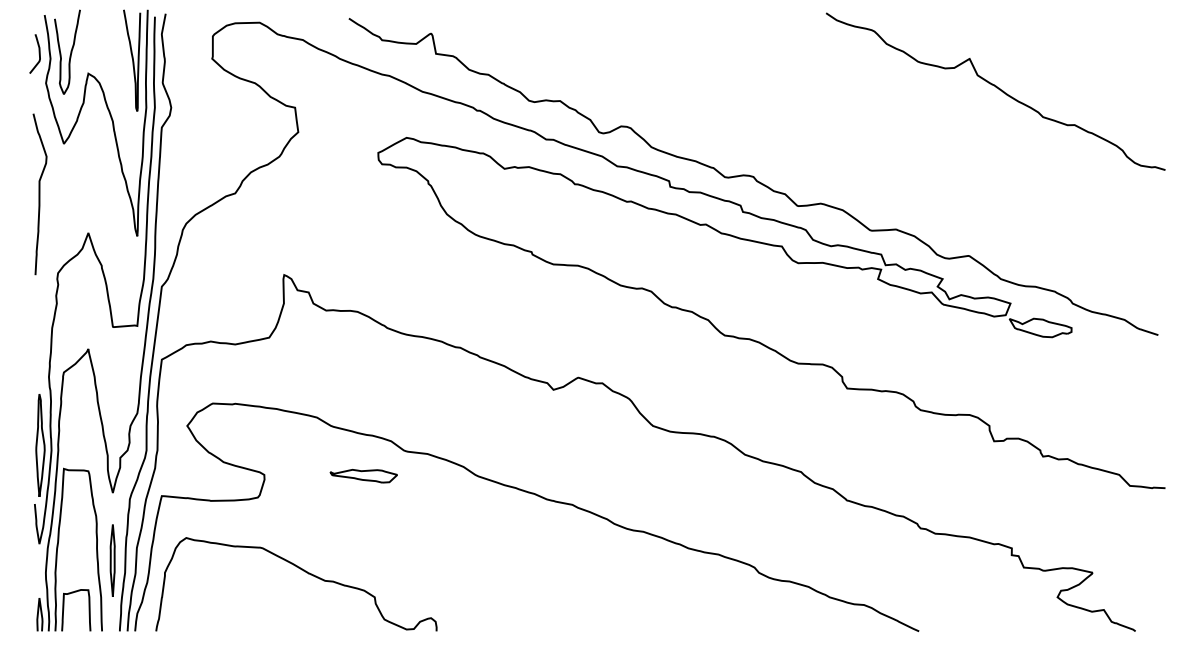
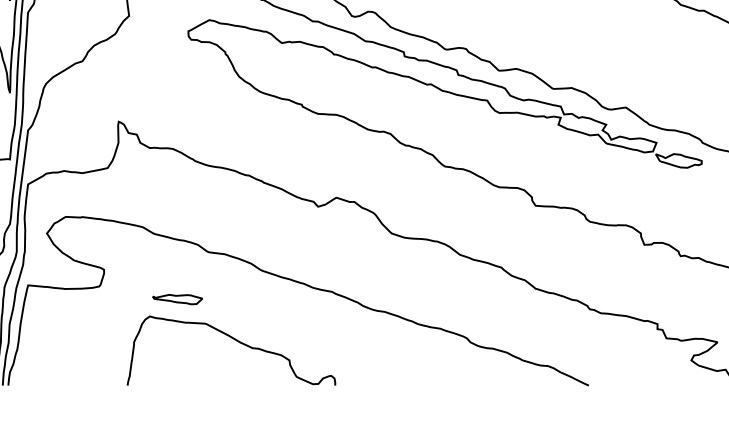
part: (363, 476) -> (177, 299), moved
curve: (303, 571) -> (236, 341), moved

